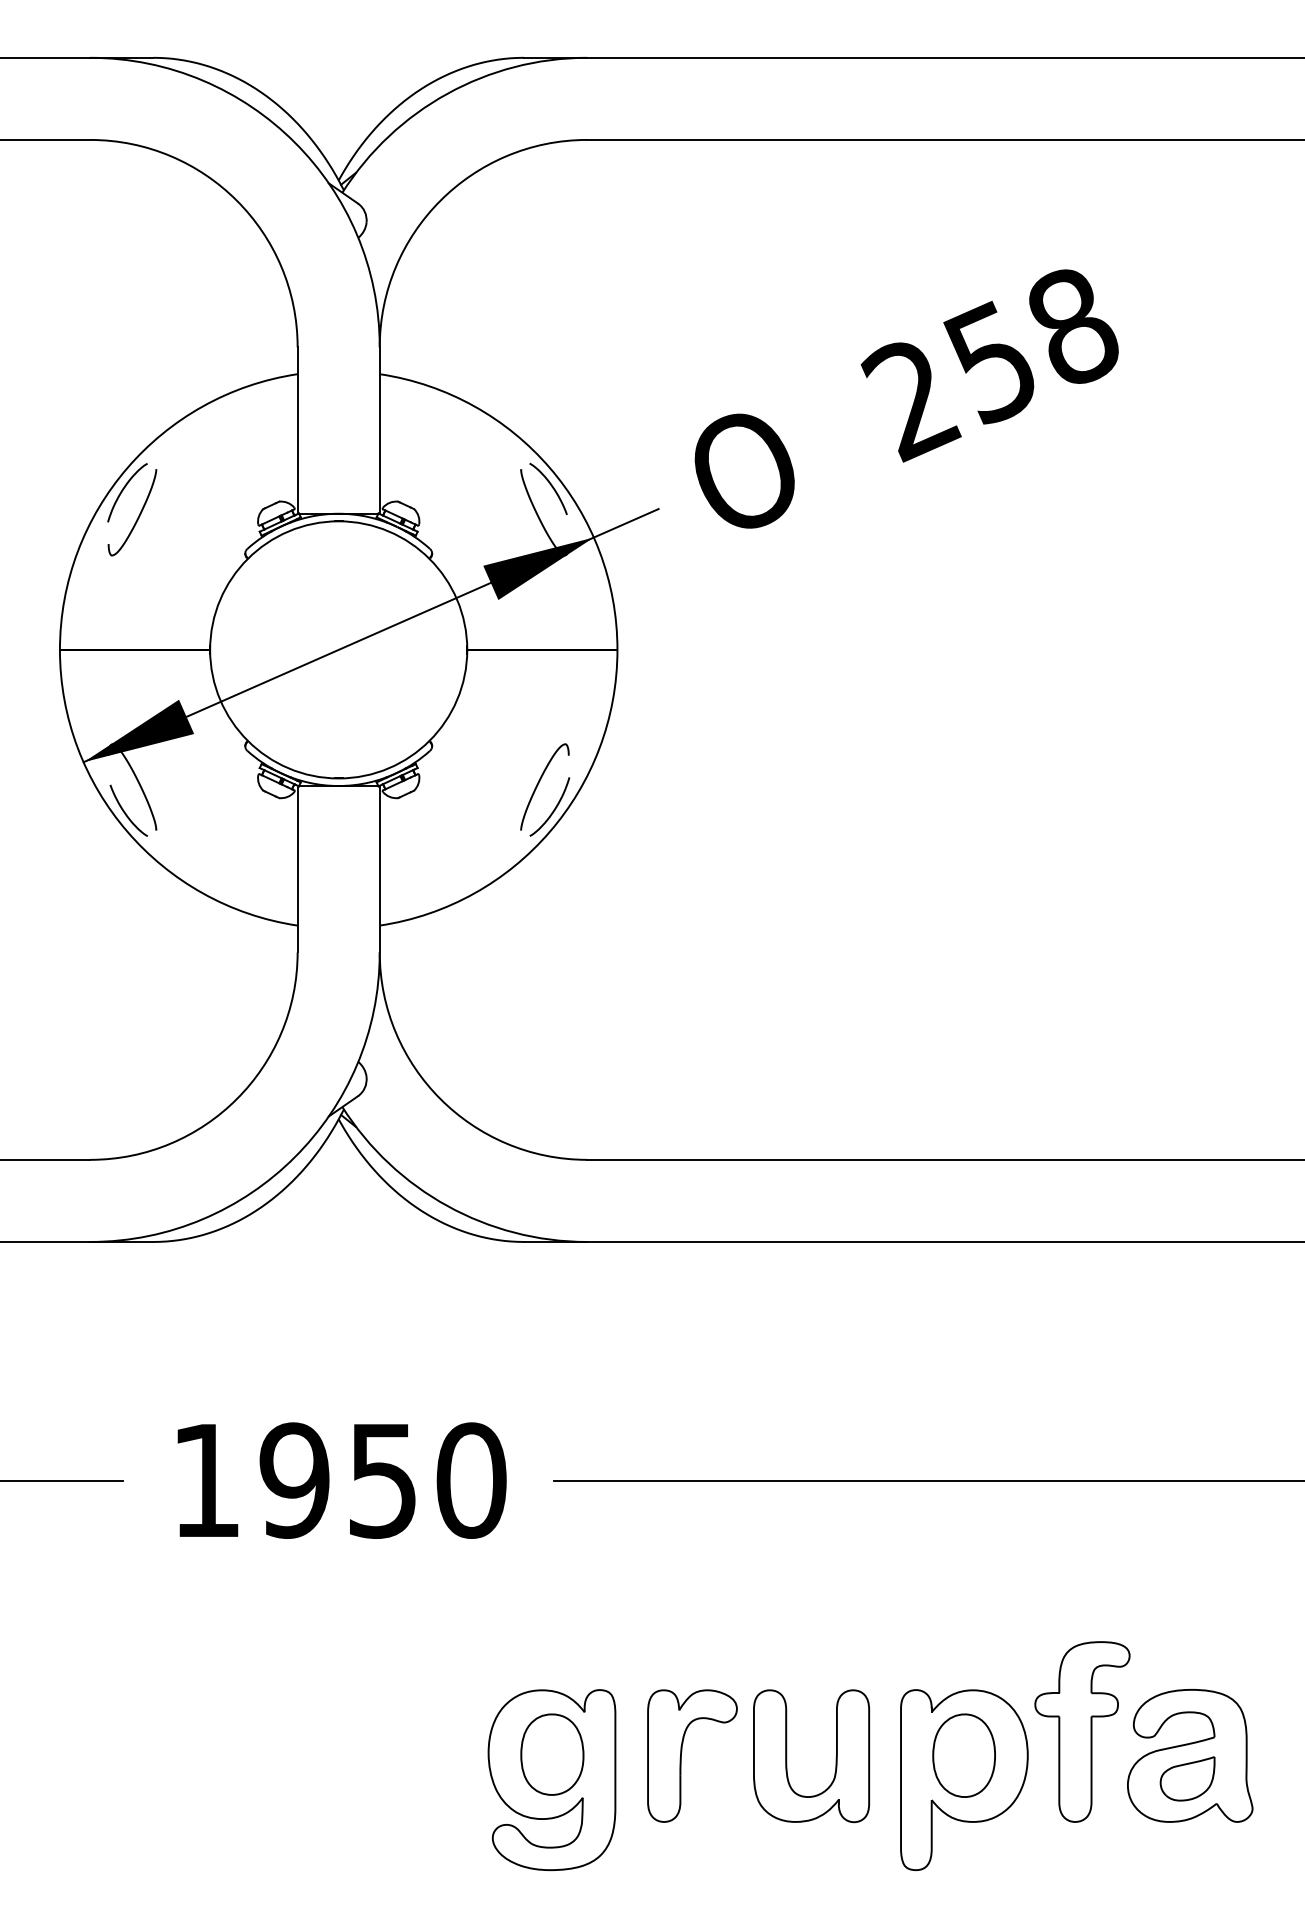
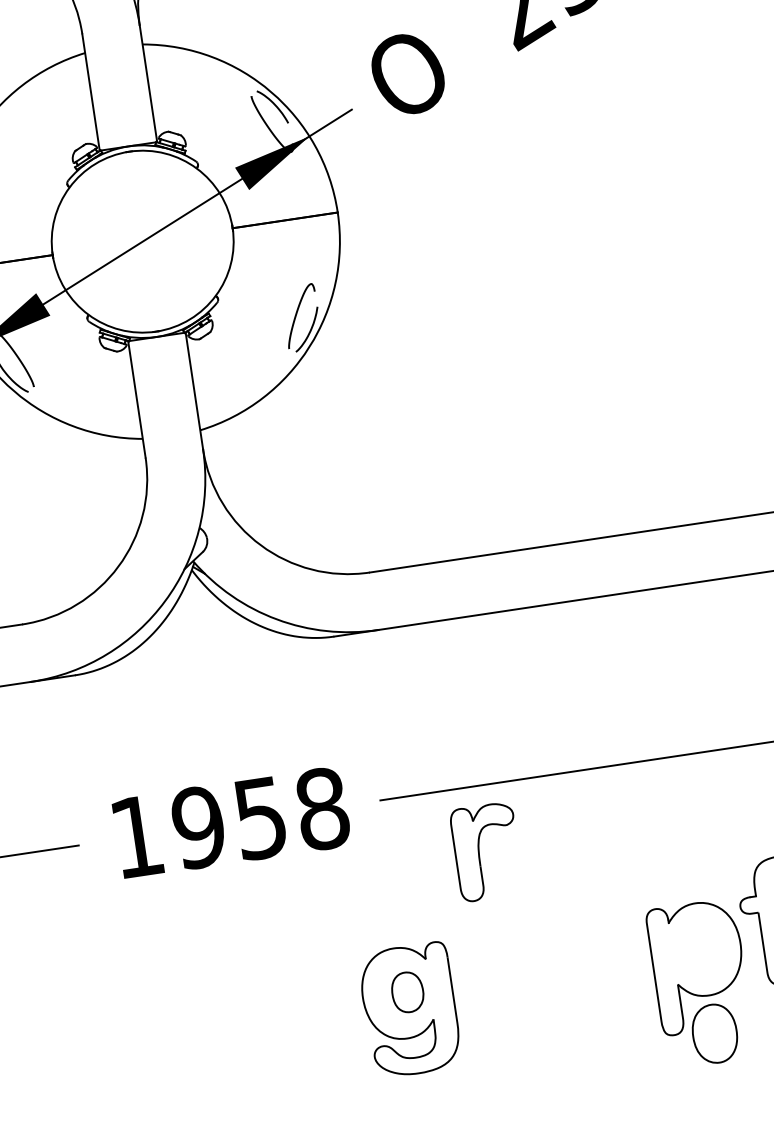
text: (471, 1480) -> (322, 808), 1950 -> 1958
part: (682, 1752) -> (479, 850), moved
part: (552, 1754) -> (407, 992), size x0.7
part: (963, 1755) -> (714, 1033), moved
part: (787, 1756) -> (572, 969), removed

